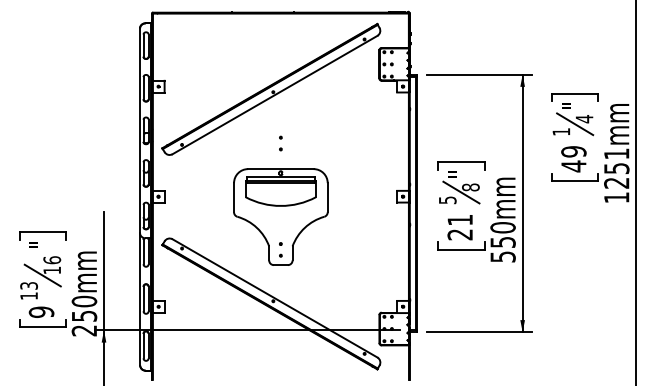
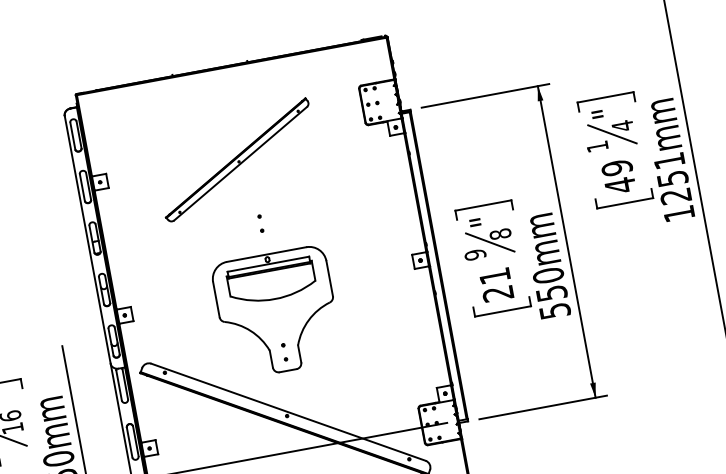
part: (271, 88) -> (237, 159), size x0.6
text: (447, 200) -> (475, 255), 5 -> 9

